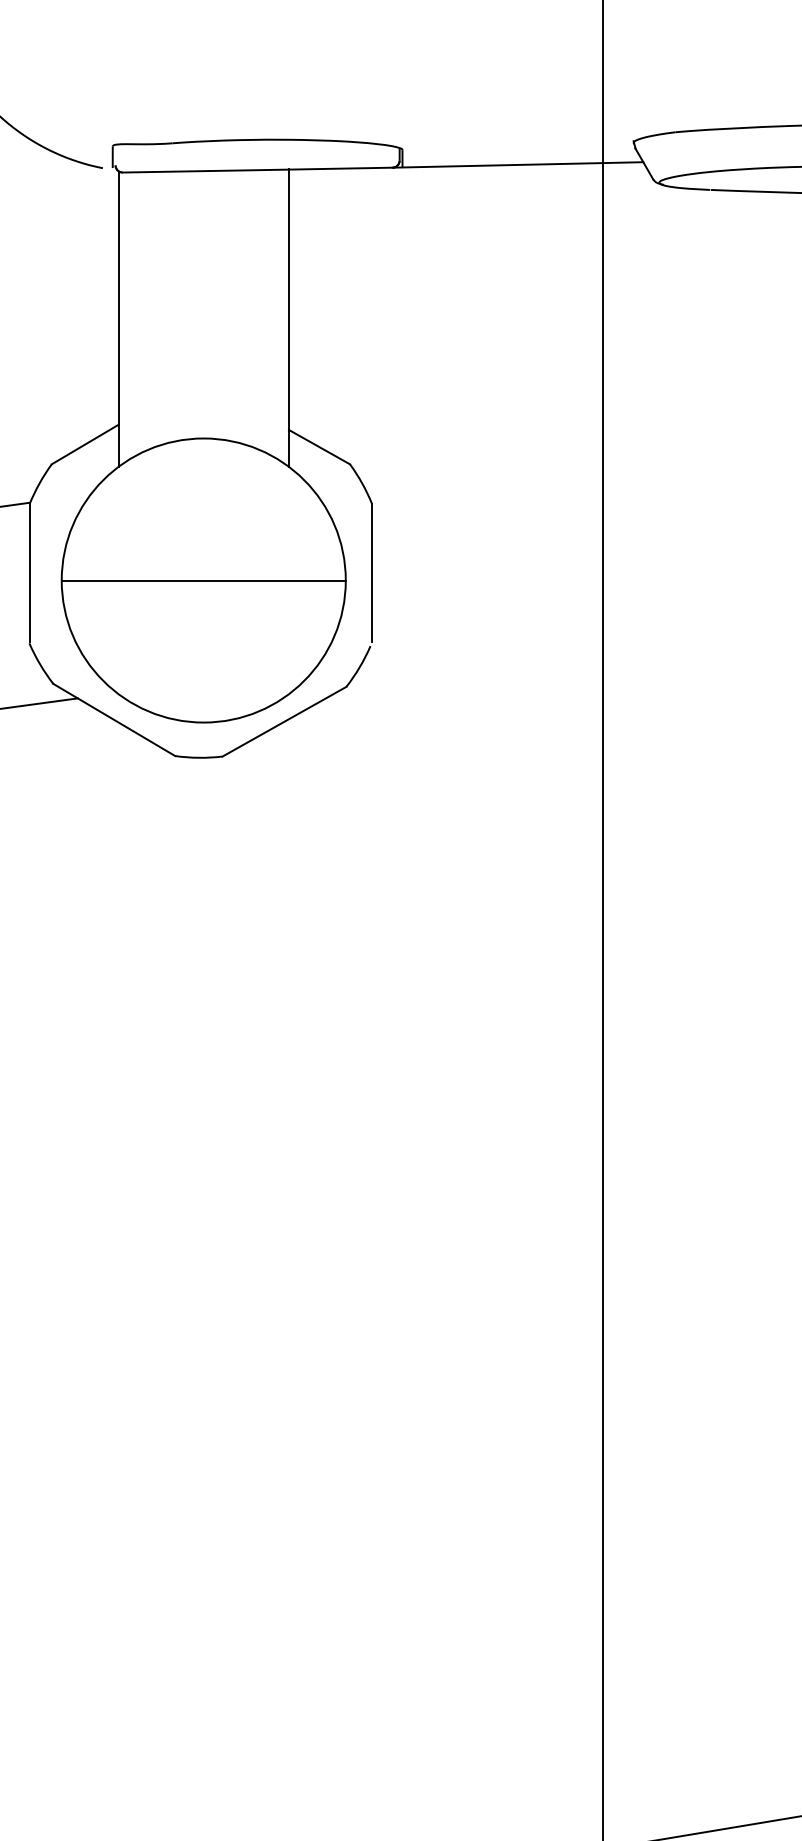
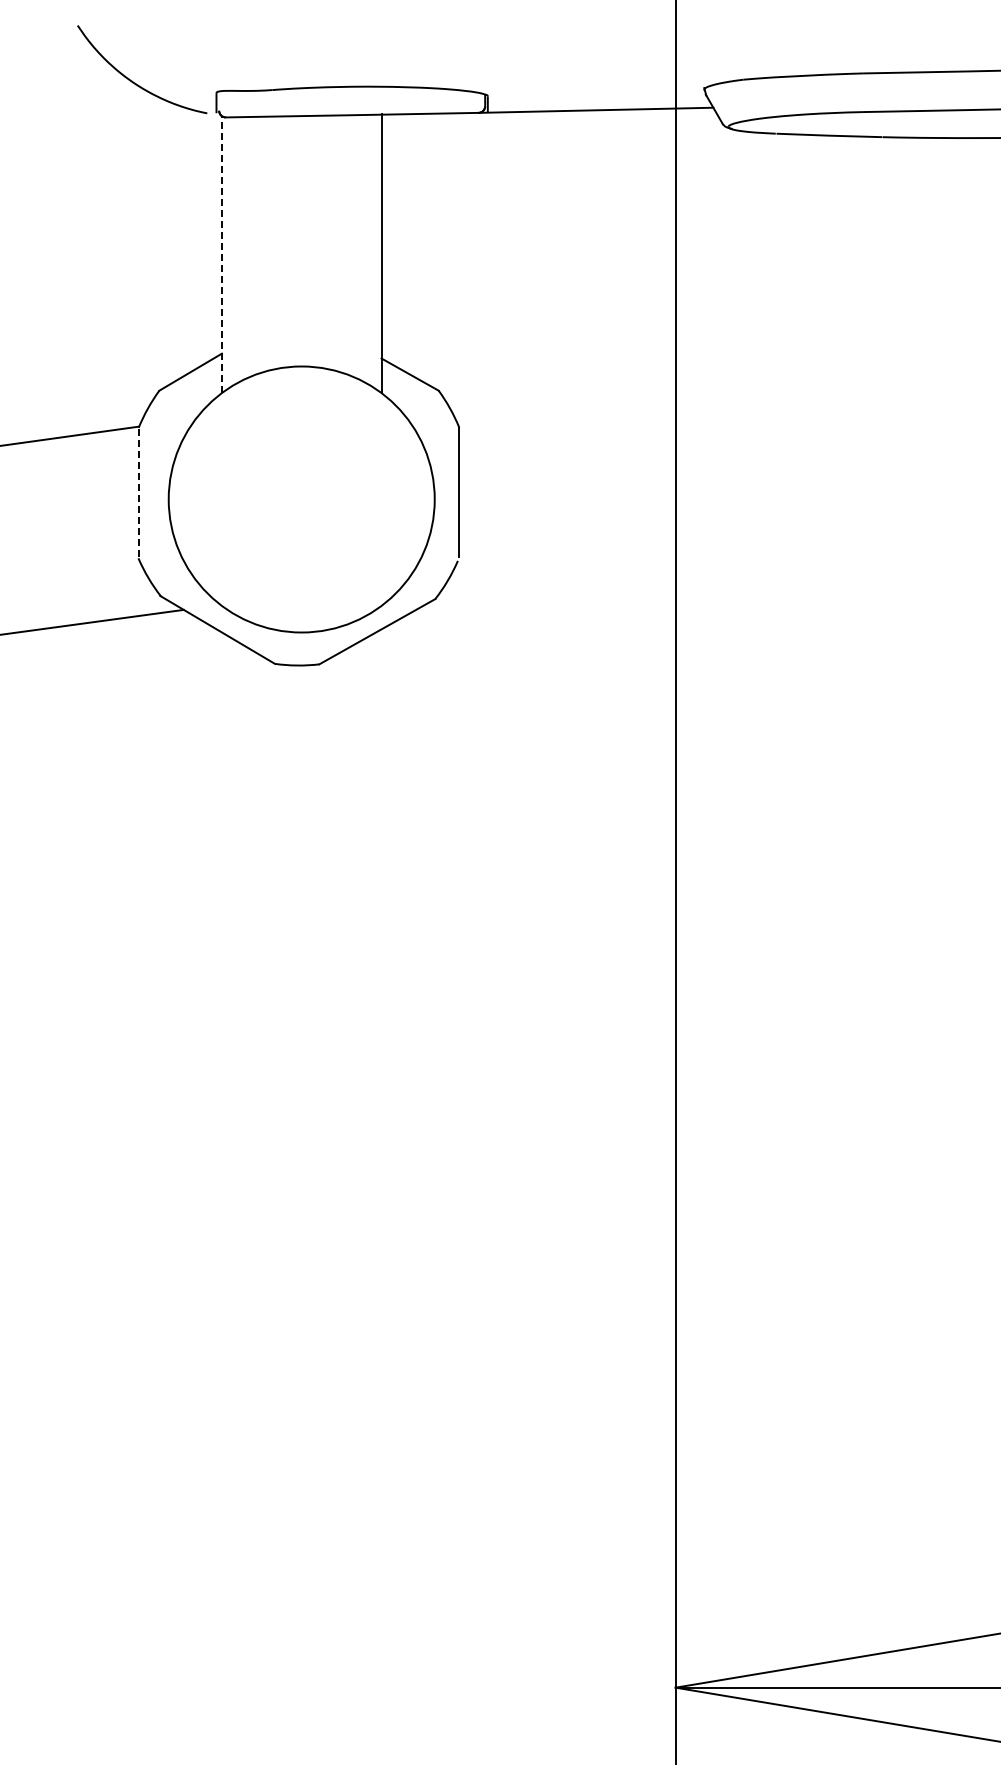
line: (118, 318) -> (221, 254), solid -> dashed
line: (29, 573) -> (138, 492), solid -> dashed
line: (203, 581) -> (301, 500), removed

